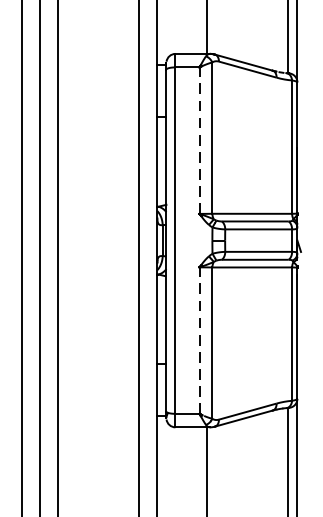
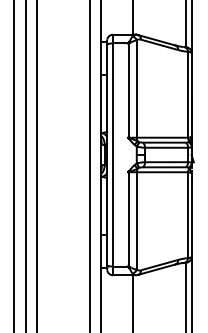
line: (199, 140) -> (128, 90), dashed -> solid
line: (199, 339) -> (128, 218), dashed -> solid

